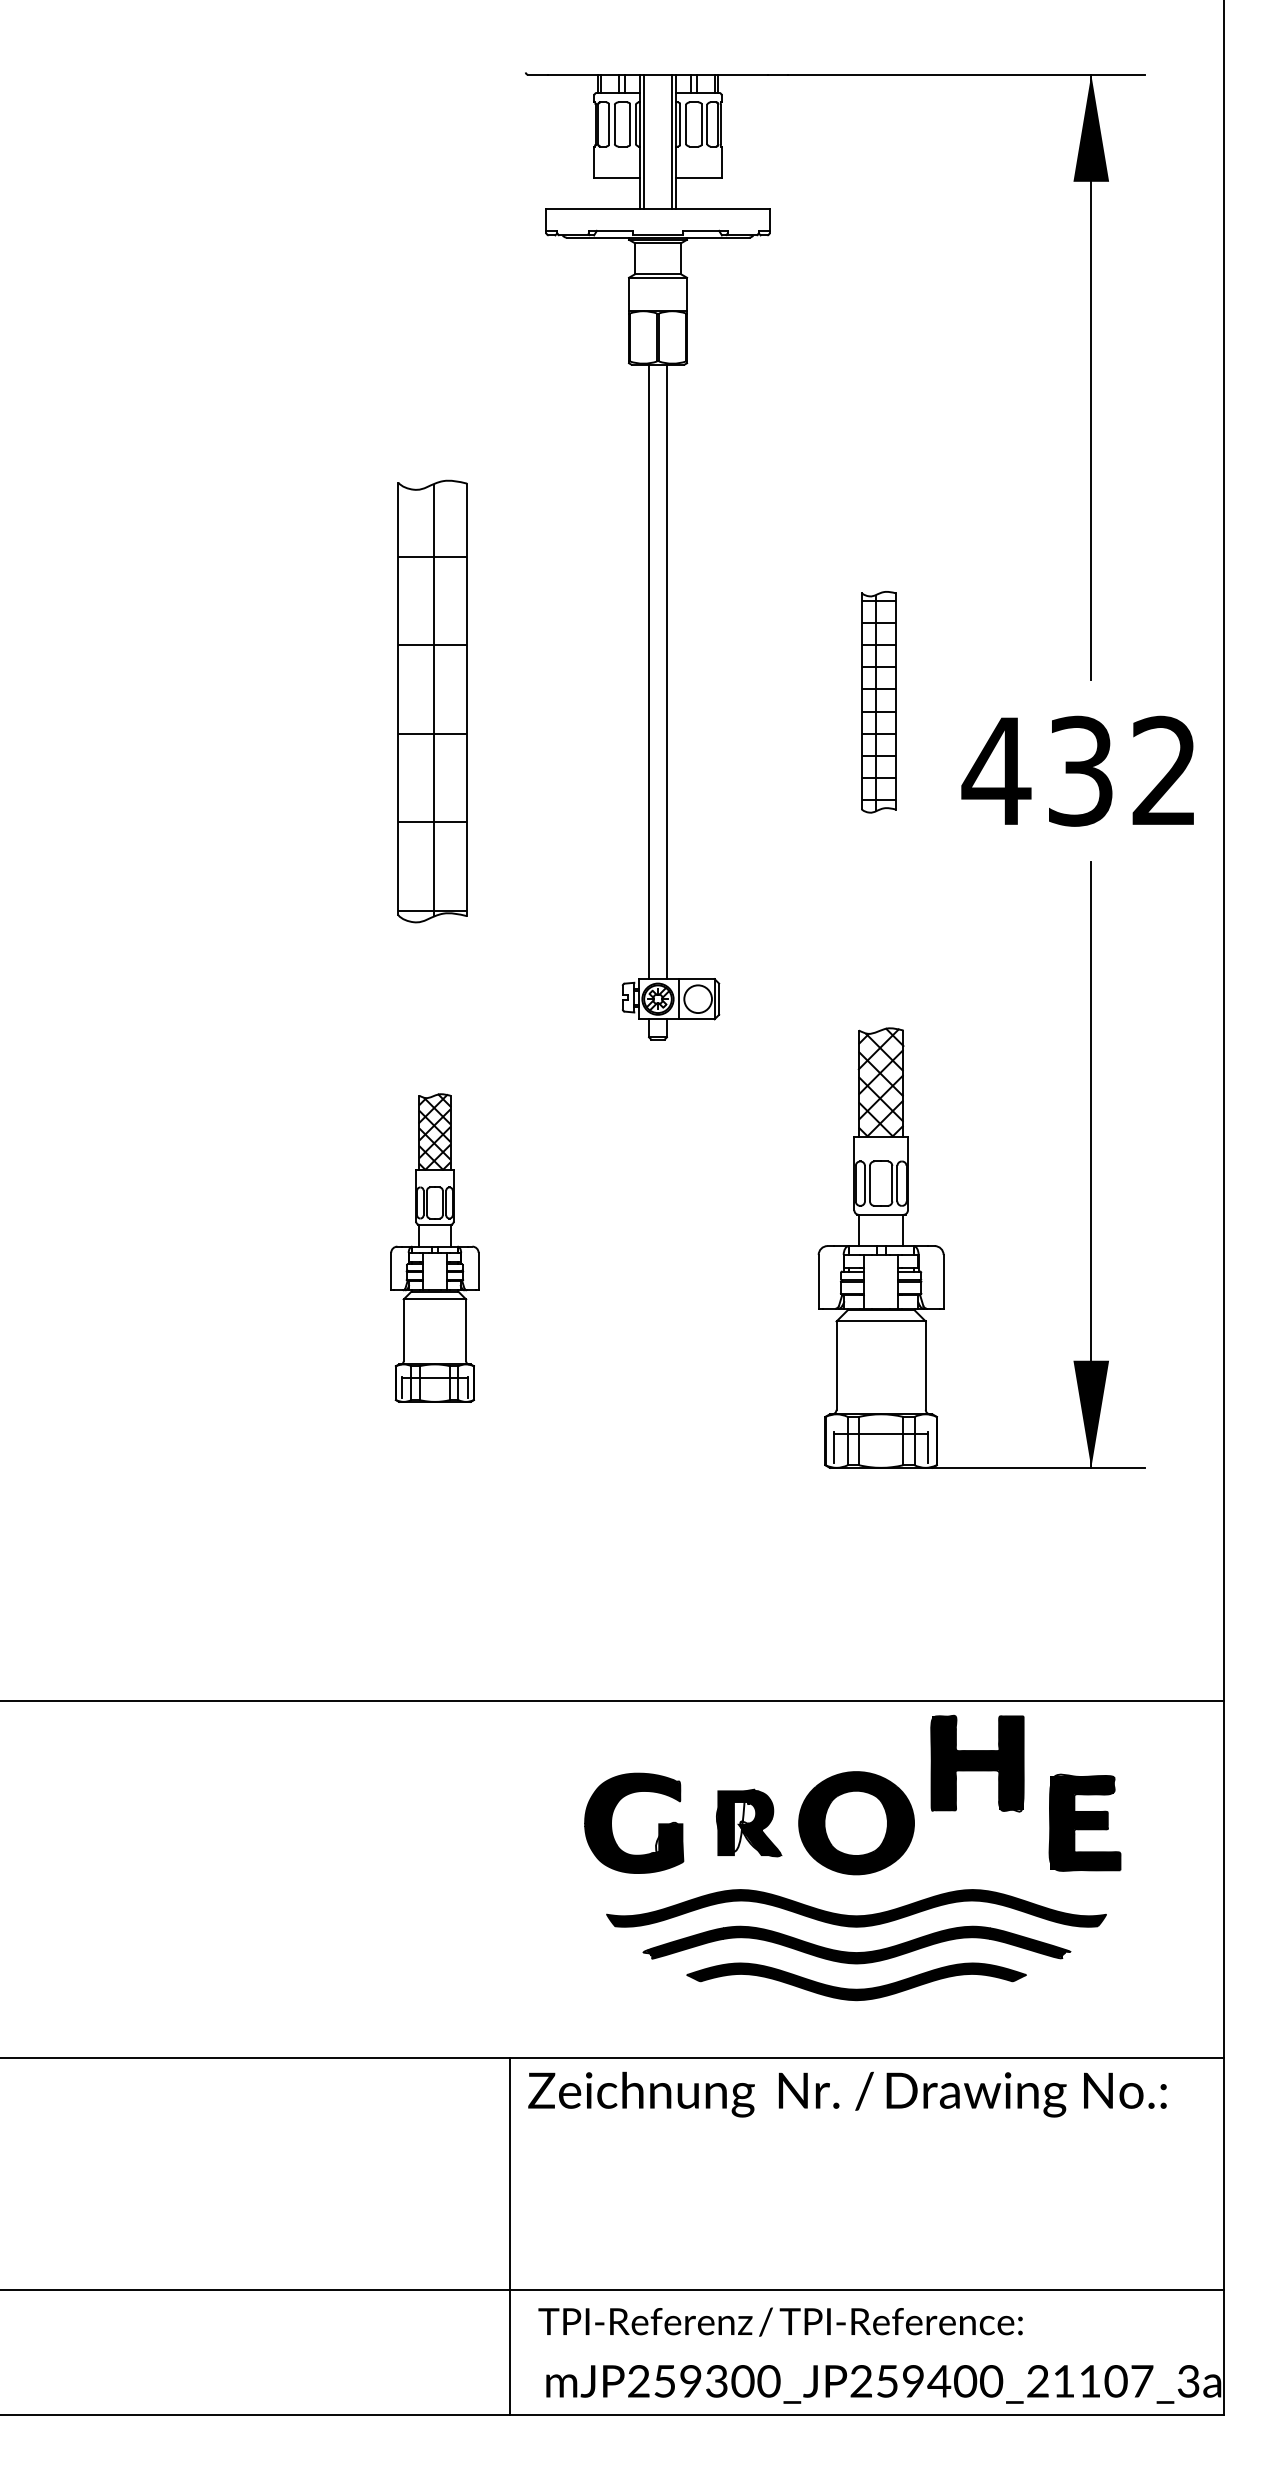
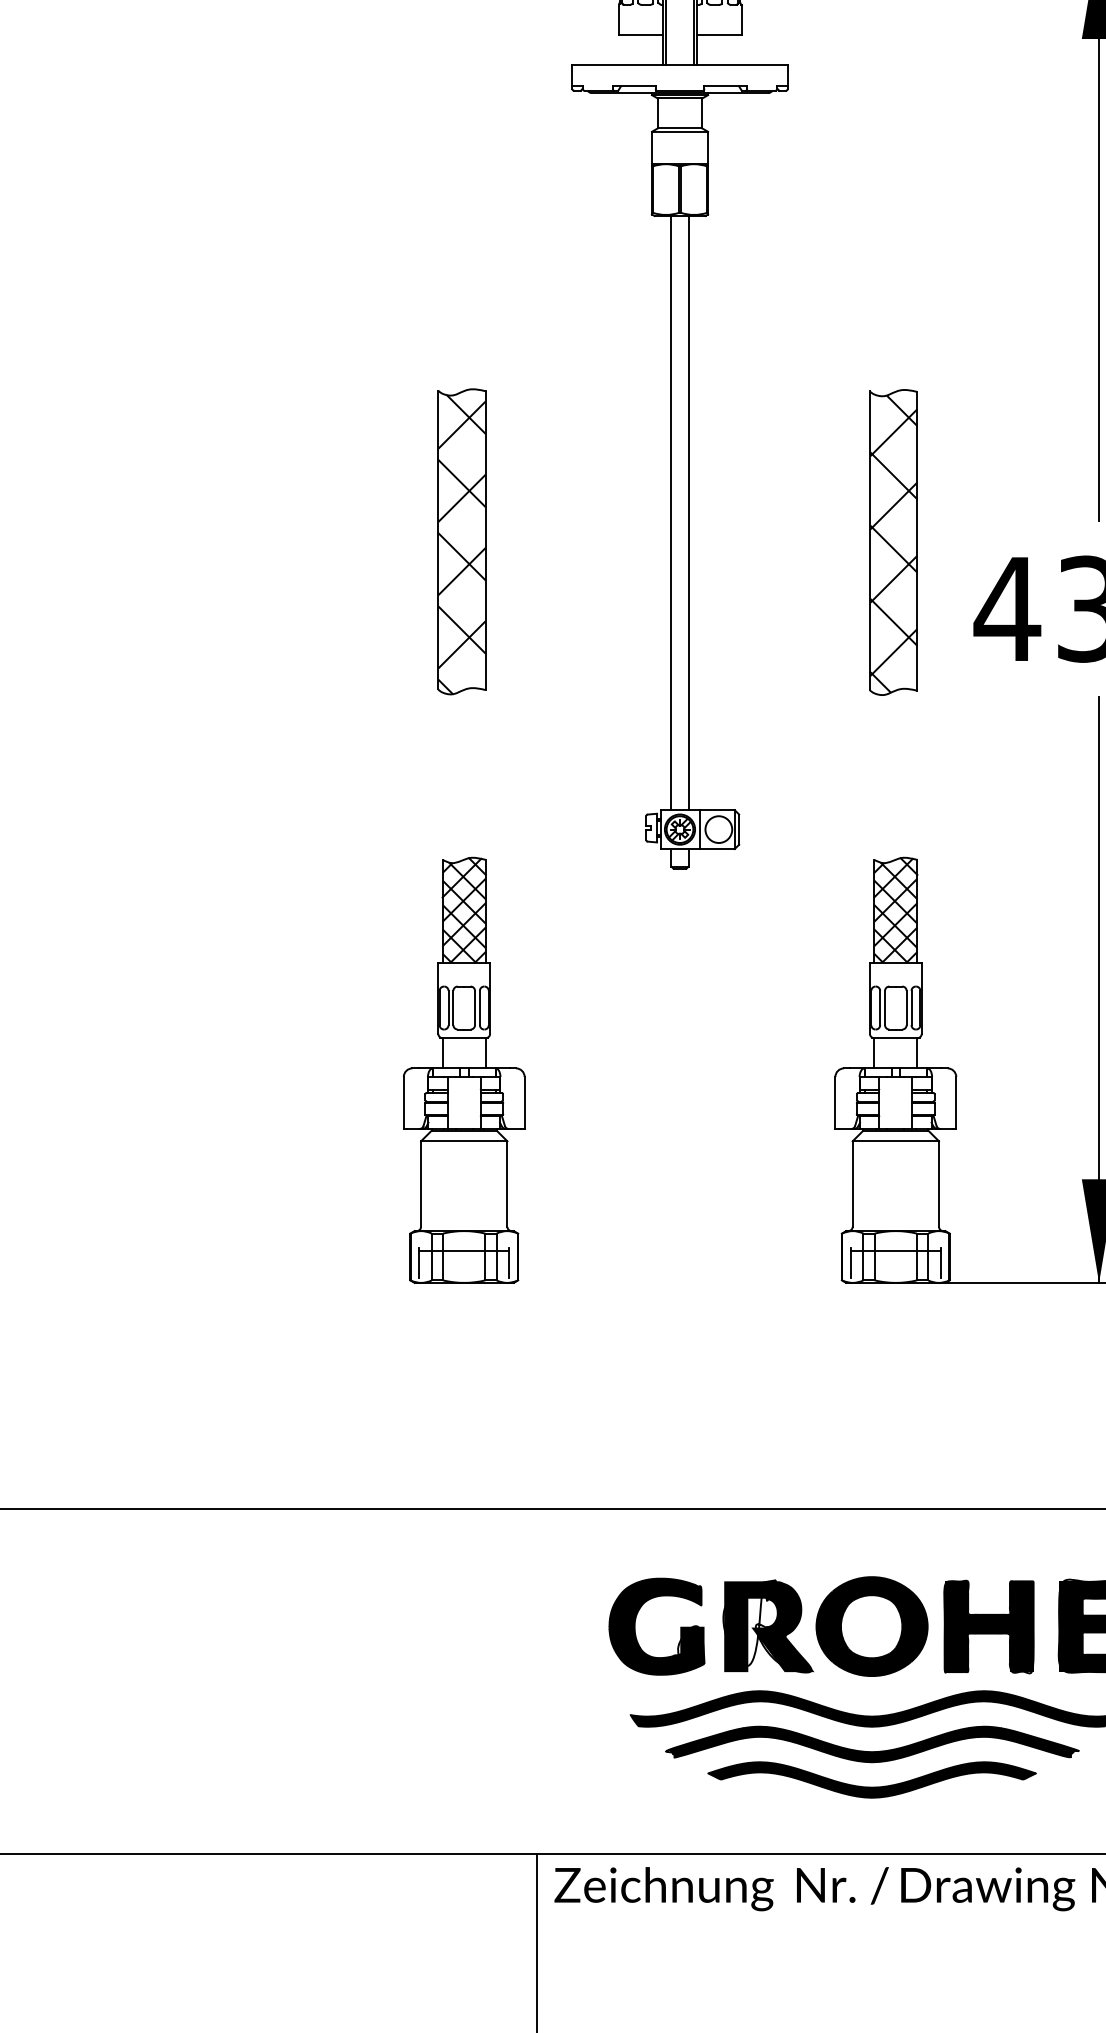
part: (432, 701) -> (461, 541), size x0.71
part: (878, 701) -> (893, 541), size x1.43
part: (434, 1247) -> (463, 1069), size x1.43
part: (977, 1763) -> (989, 1626), moved
part: (749, 1822) -> (768, 1625), size x1.43

